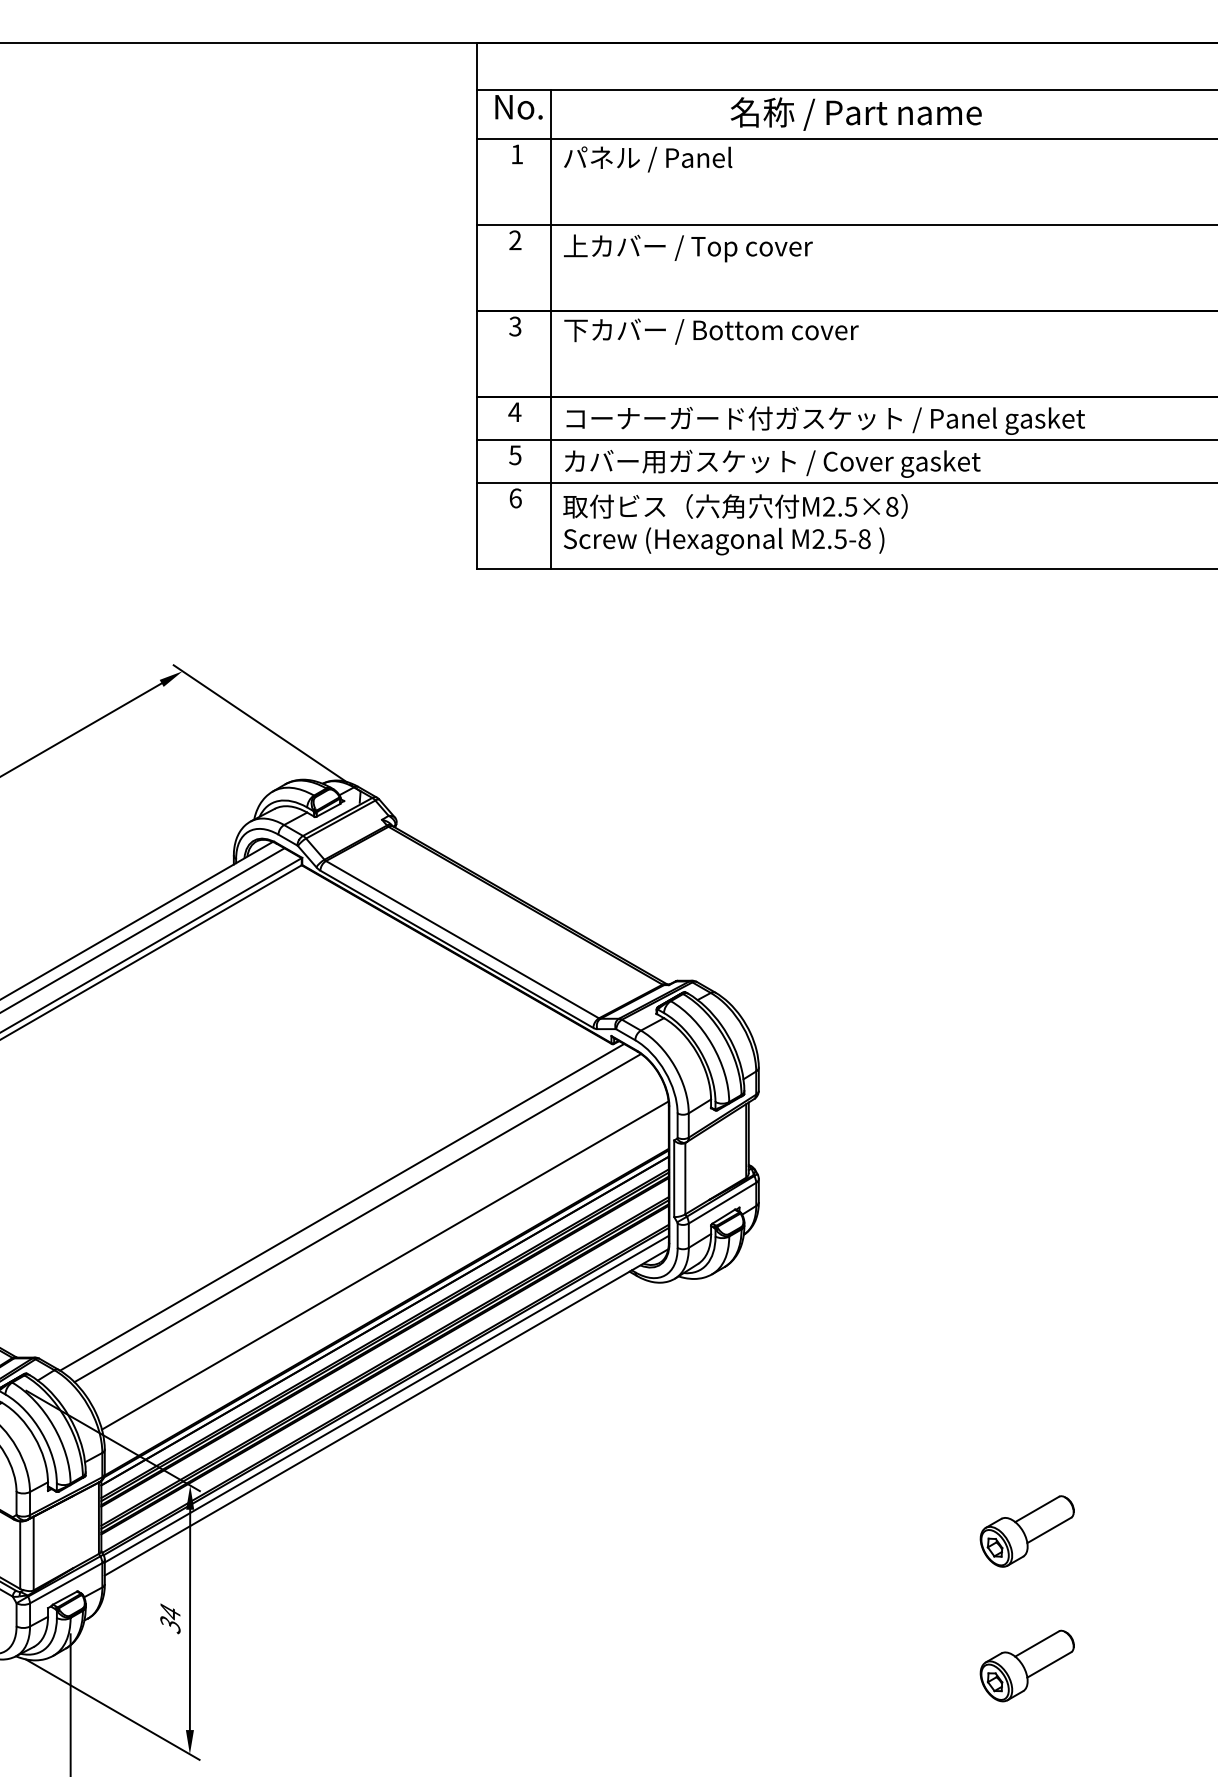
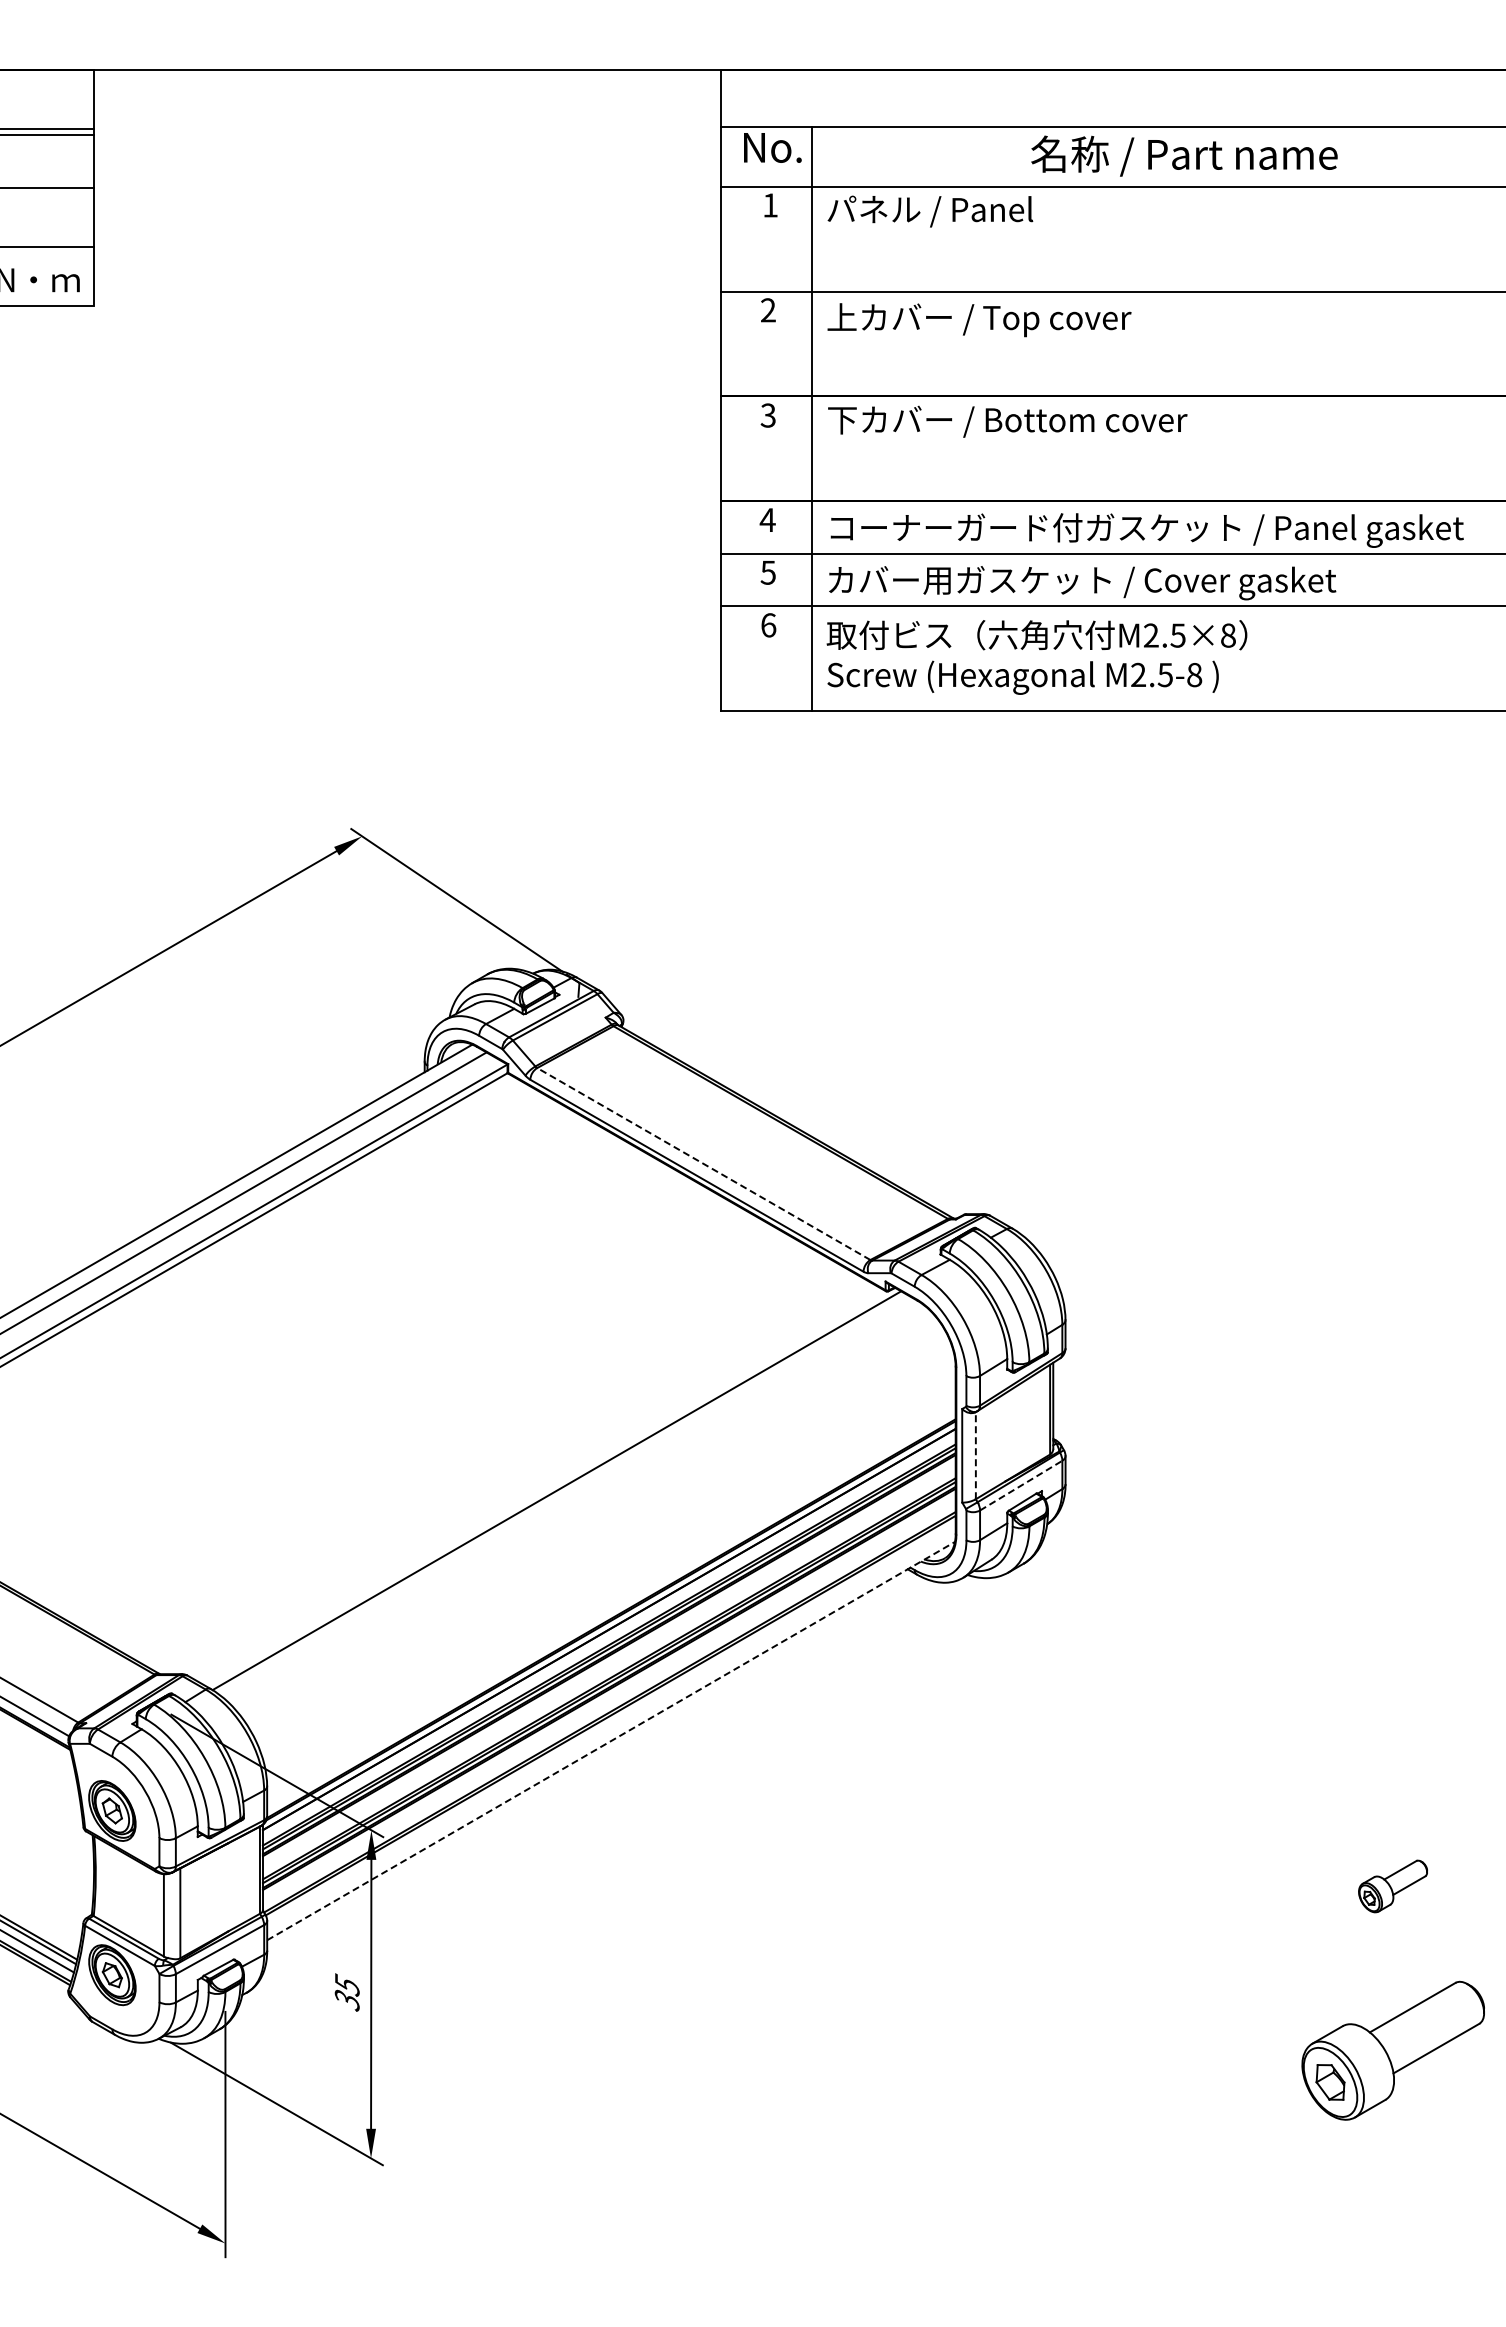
line: (462, 939) -> (703, 1163), solid -> dashed
line: (685, 1178) -> (975, 1455), solid -> dashed
line: (722, 1203) -> (1021, 1485), solid -> dashed
line: (357, 1217) -> (575, 1503), removed
line: (385, 1265) -> (609, 1561), removed
line: (386, 1398) -> (611, 1724), removed
line: (386, 1411) -> (611, 1740), solid -> dashed
part: (1026, 1531) -> (1392, 1886), size x0.6
text: (170, 1611) -> (347, 1984), 34 -> 35
part: (1026, 1665) -> (1392, 2050), size x1.6

